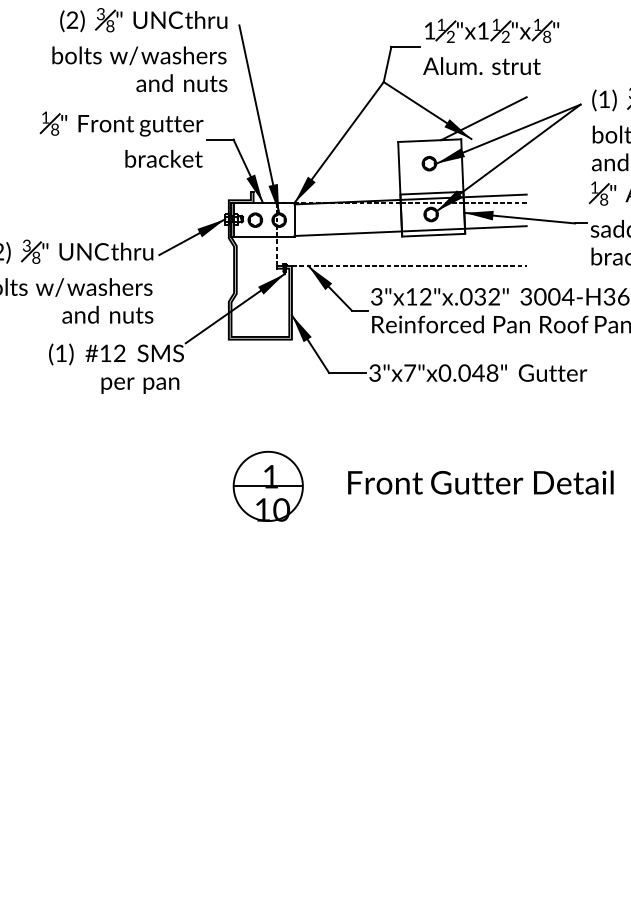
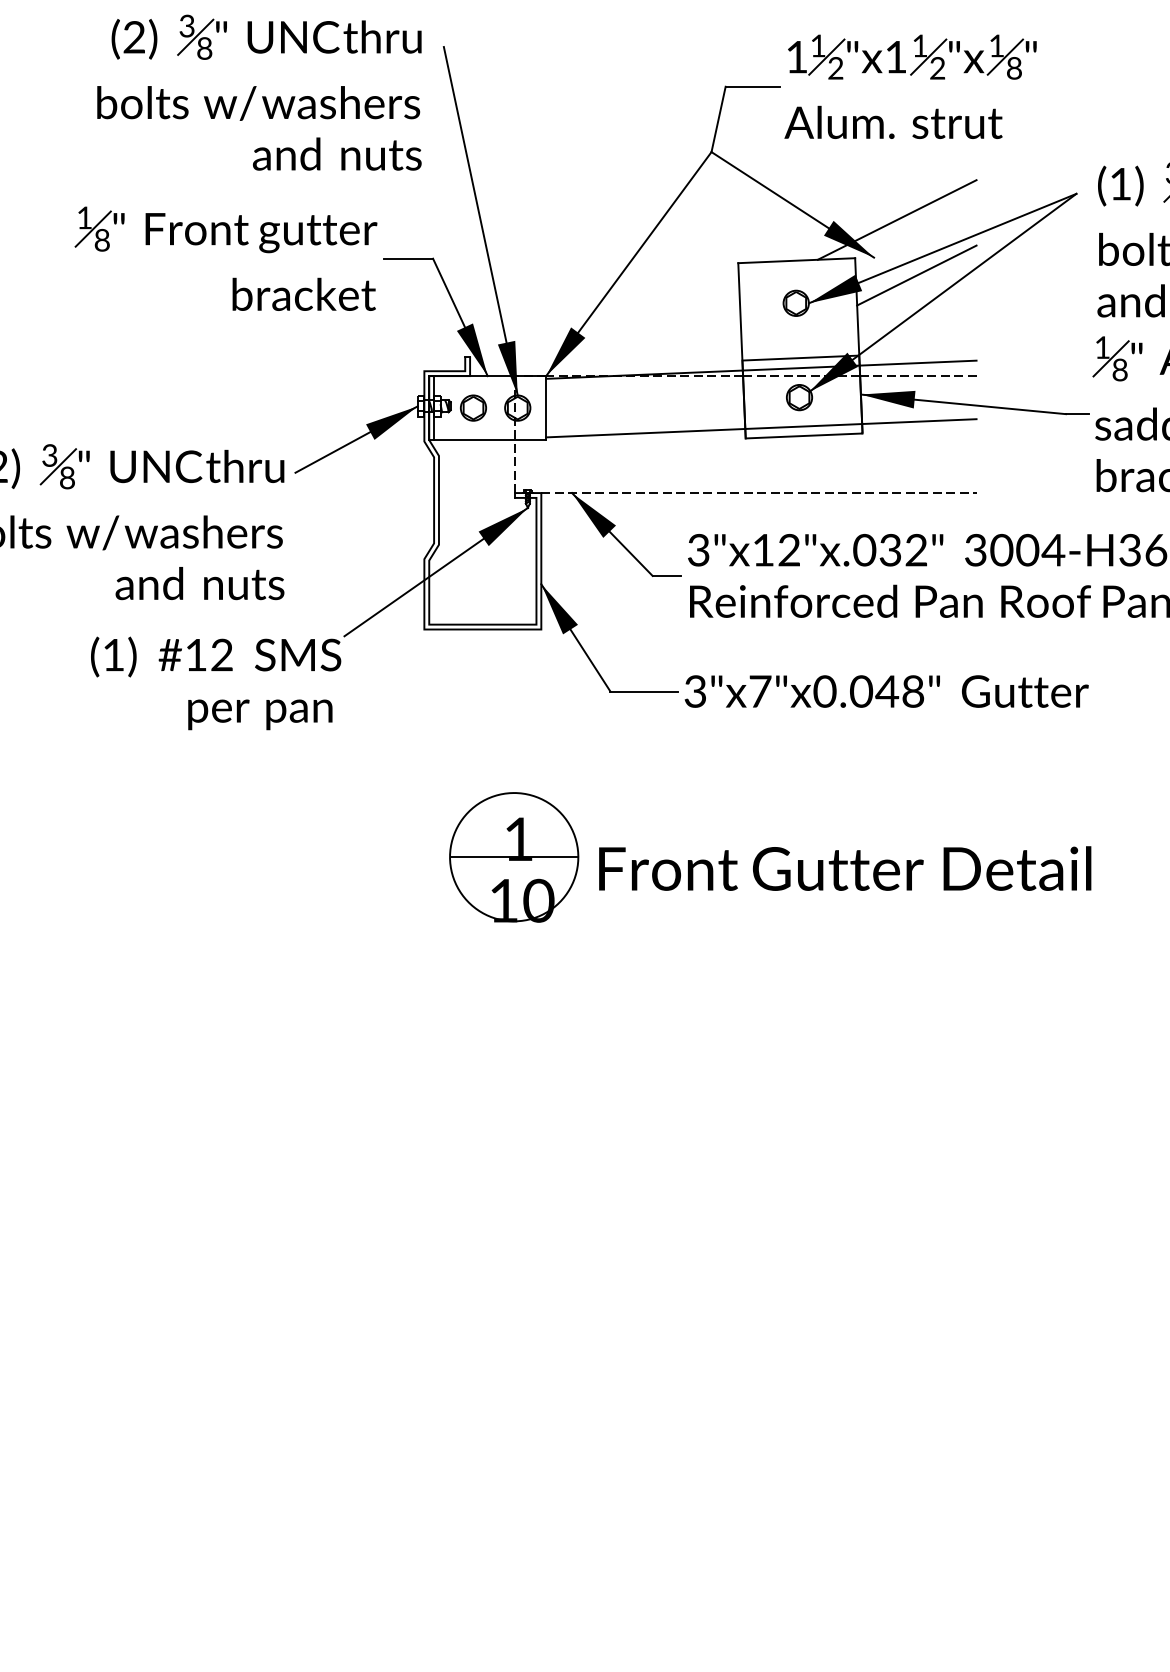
line: (494, 148) -> (916, 275), added
text: (480, 482) -> (844, 868), moved
part: (267, 485) -> (512, 855), moved

